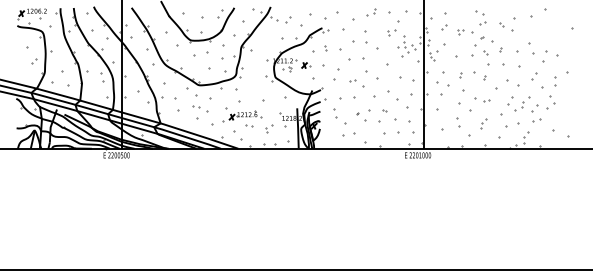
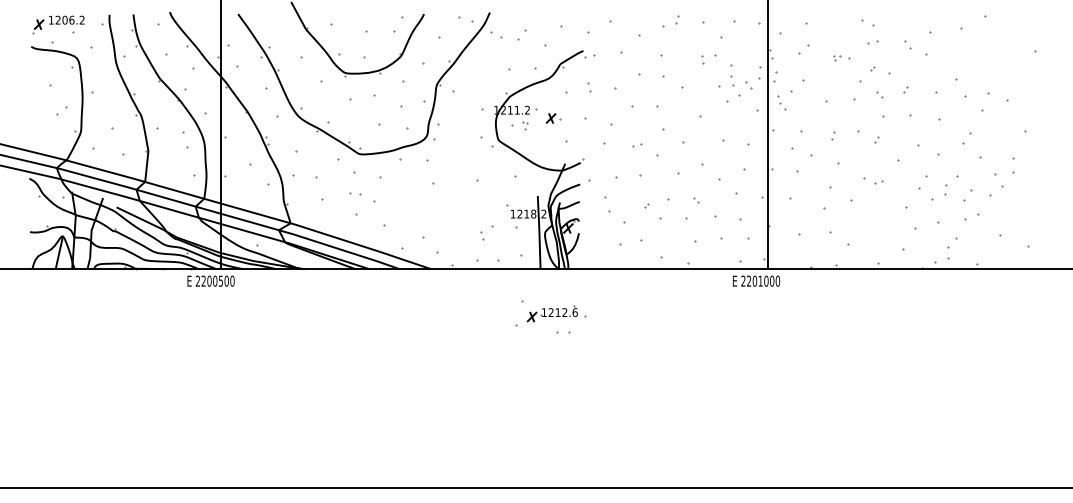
part: (465, 32) -> (842, 58), size x0.6
part: (555, 81) -> (1014, 165), moved
part: (482, 99) -> (873, 180), size x0.7
part: (242, 117) -> (550, 317), moved
part: (458, 122) -> (829, 221), size x1.6
part: (483, 123) -> (874, 223), removed

